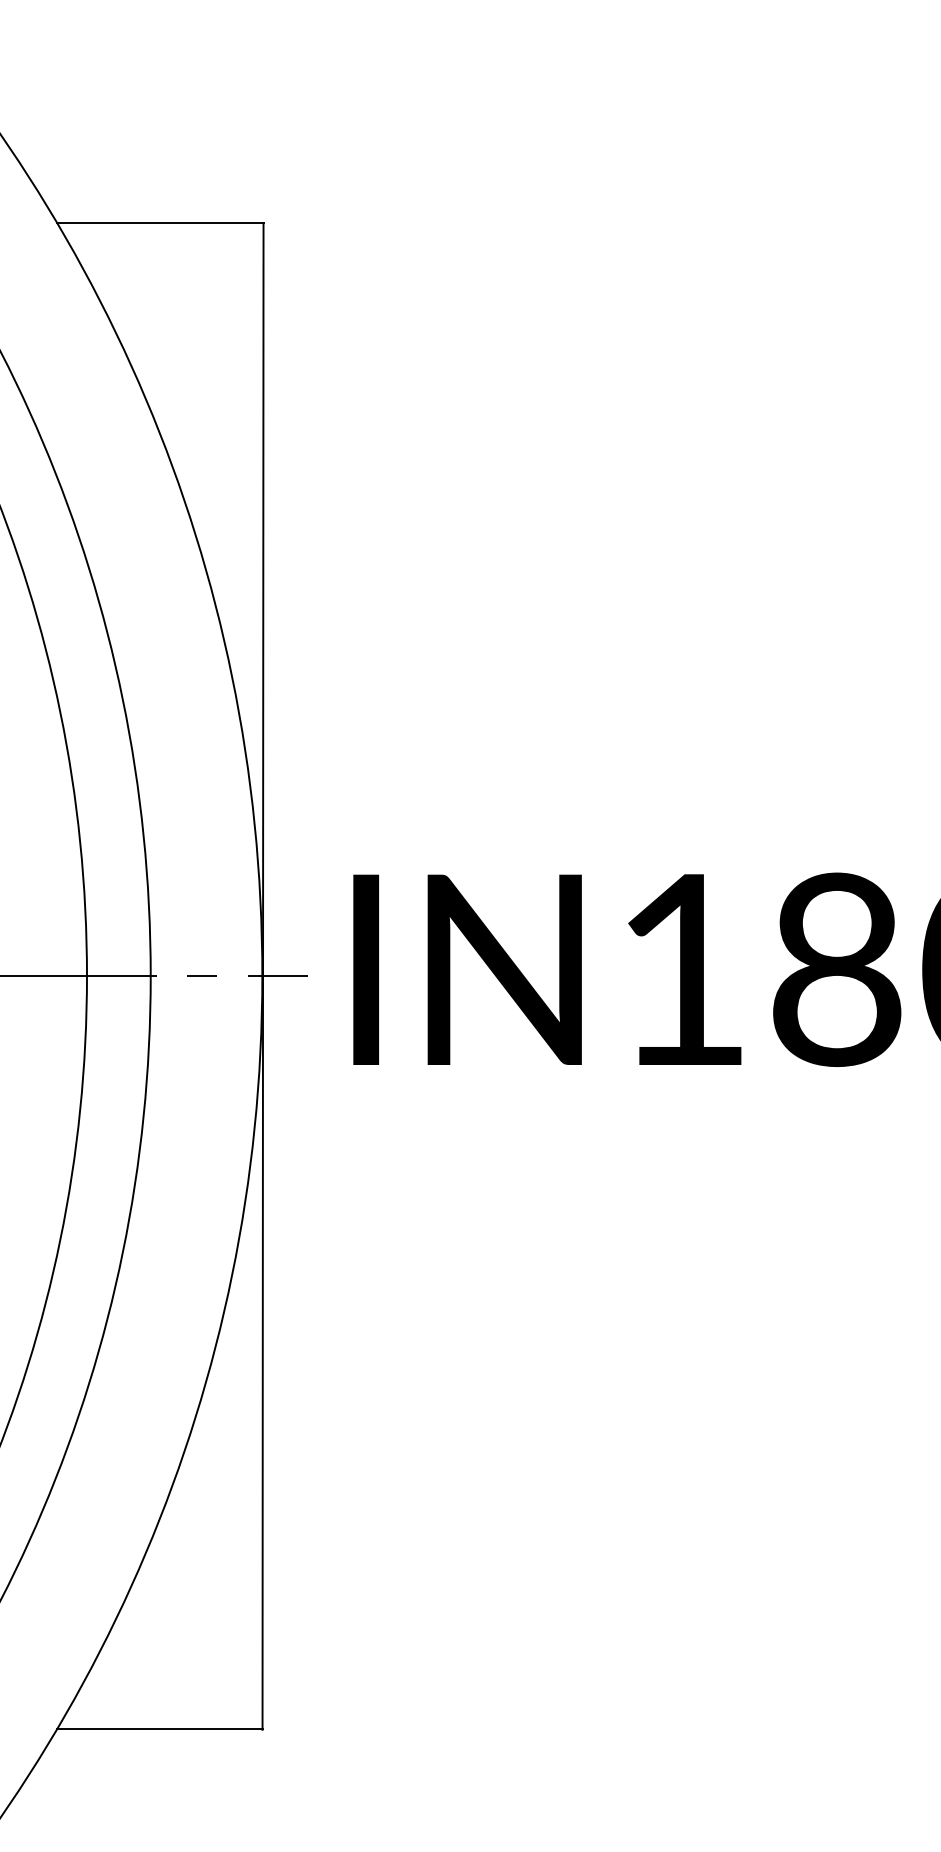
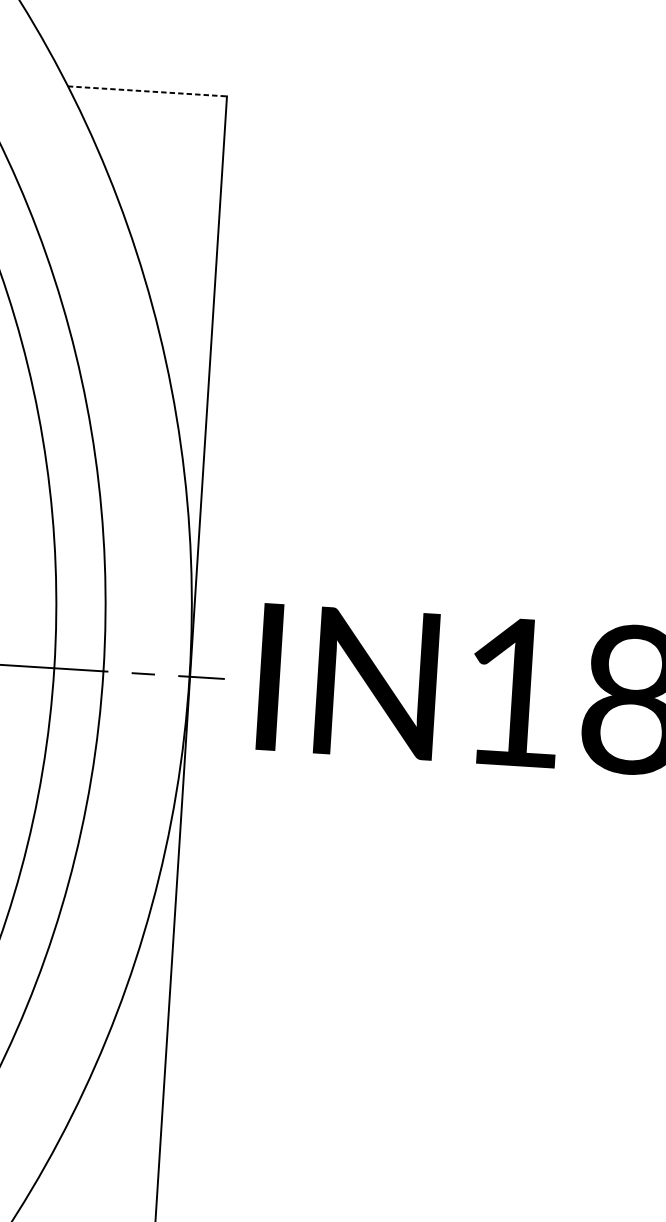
line: (160, 223) -> (147, 91), solid -> dashed

